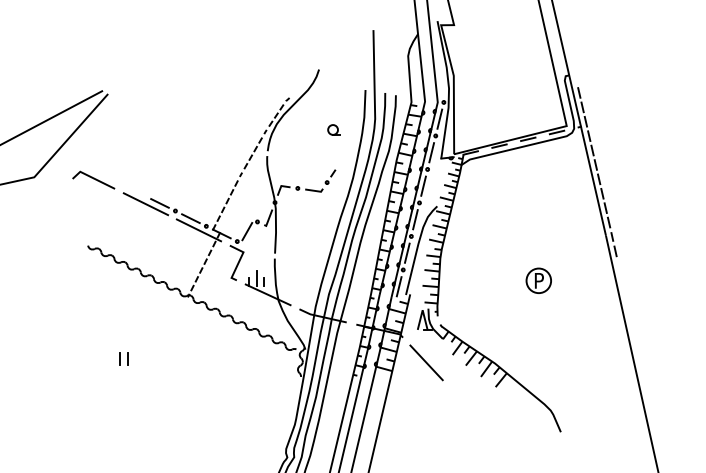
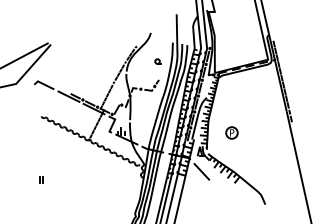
part: (537, 279) -> (231, 132), moved
part: (123, 357) -> (41, 179), moved

